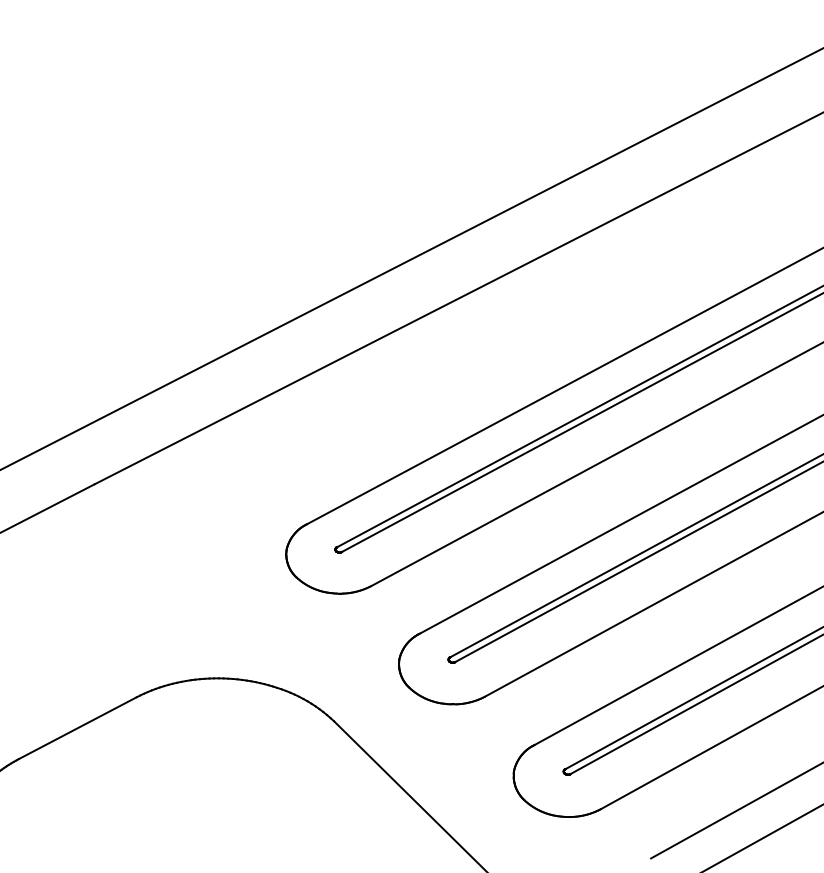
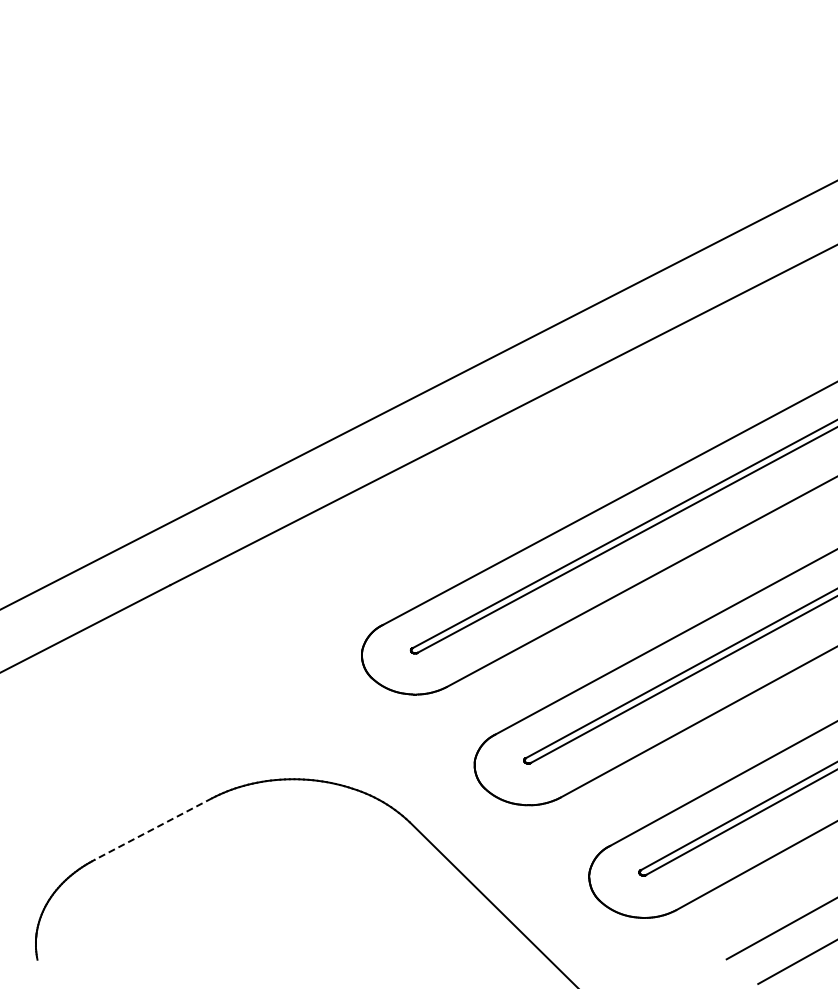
line: (77, 728) -> (153, 829), solid -> dashed

